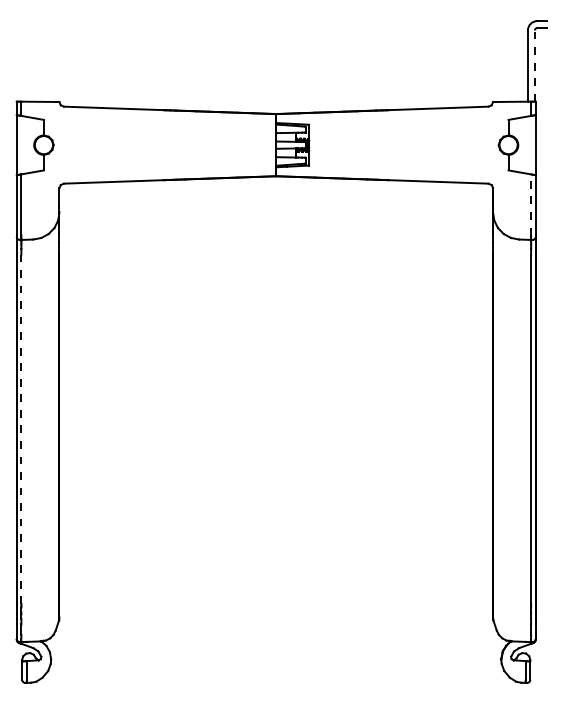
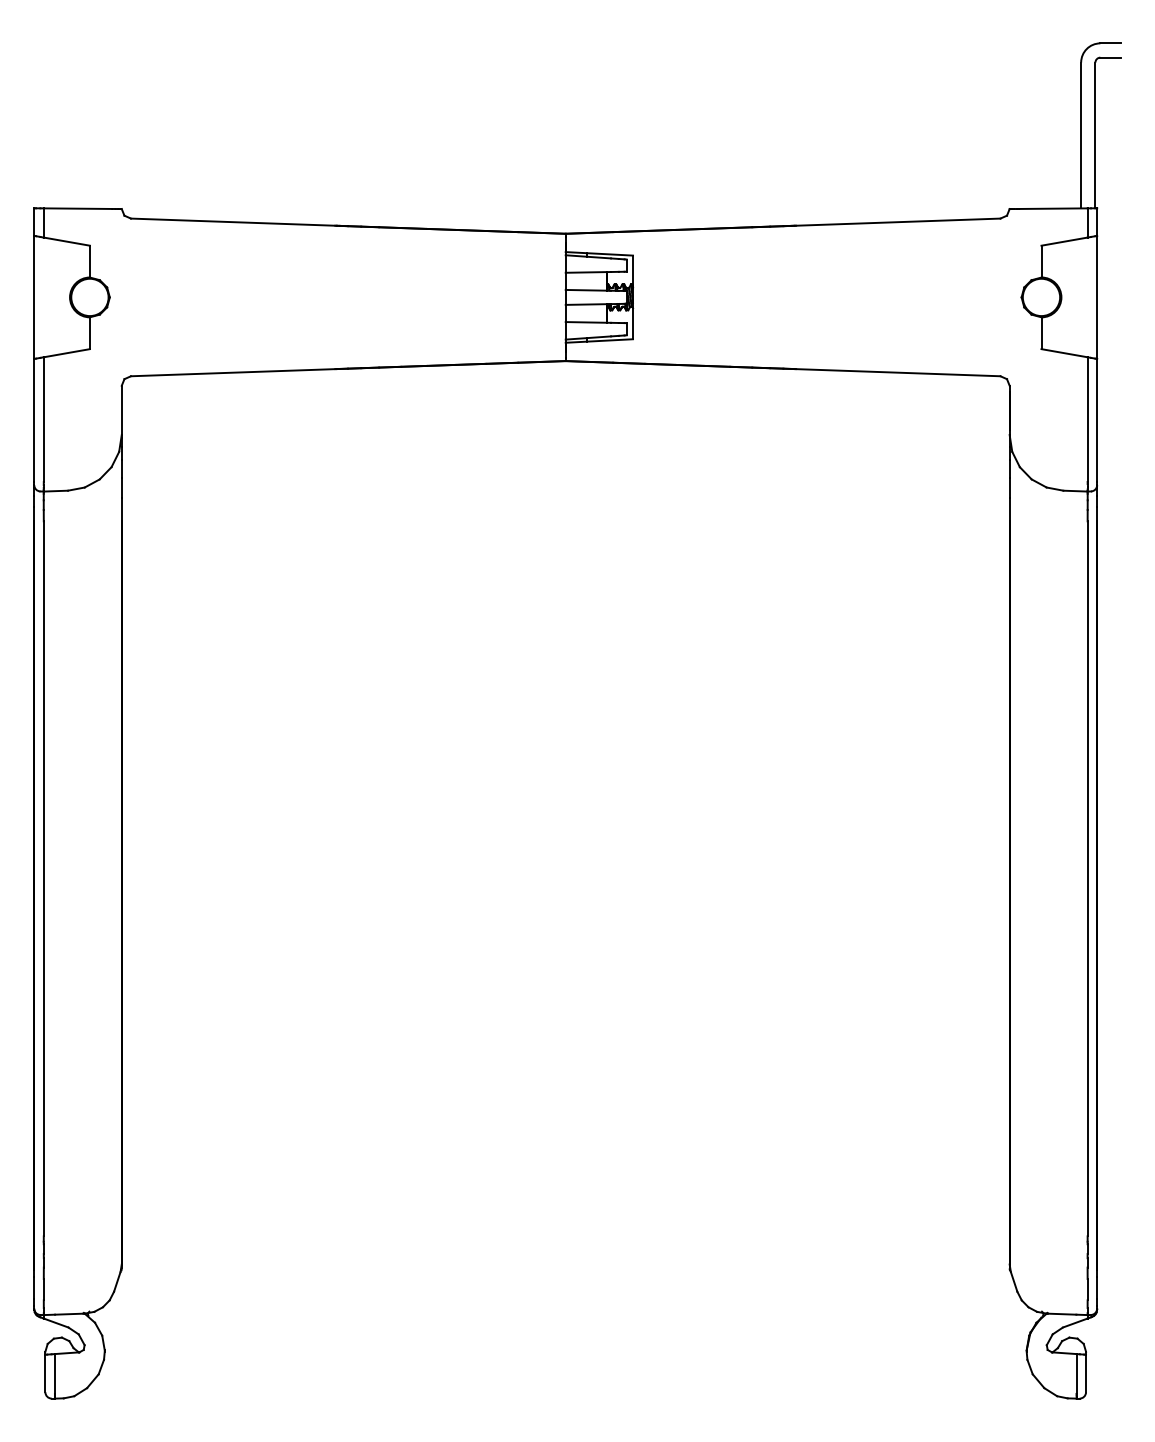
line: (534, 66) -> (1094, 136), dashed -> solid
line: (531, 204) -> (1088, 418), dashed -> solid
line: (21, 429) -> (44, 879), dashed -> solid

